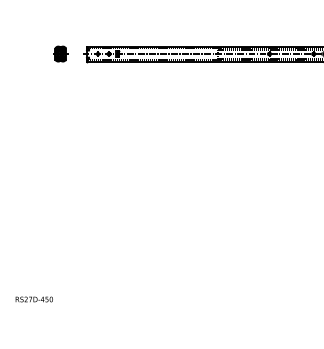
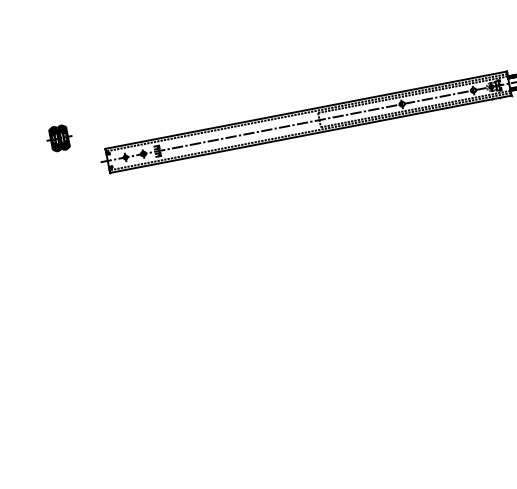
part: (60, 53) -> (59, 137), moved

